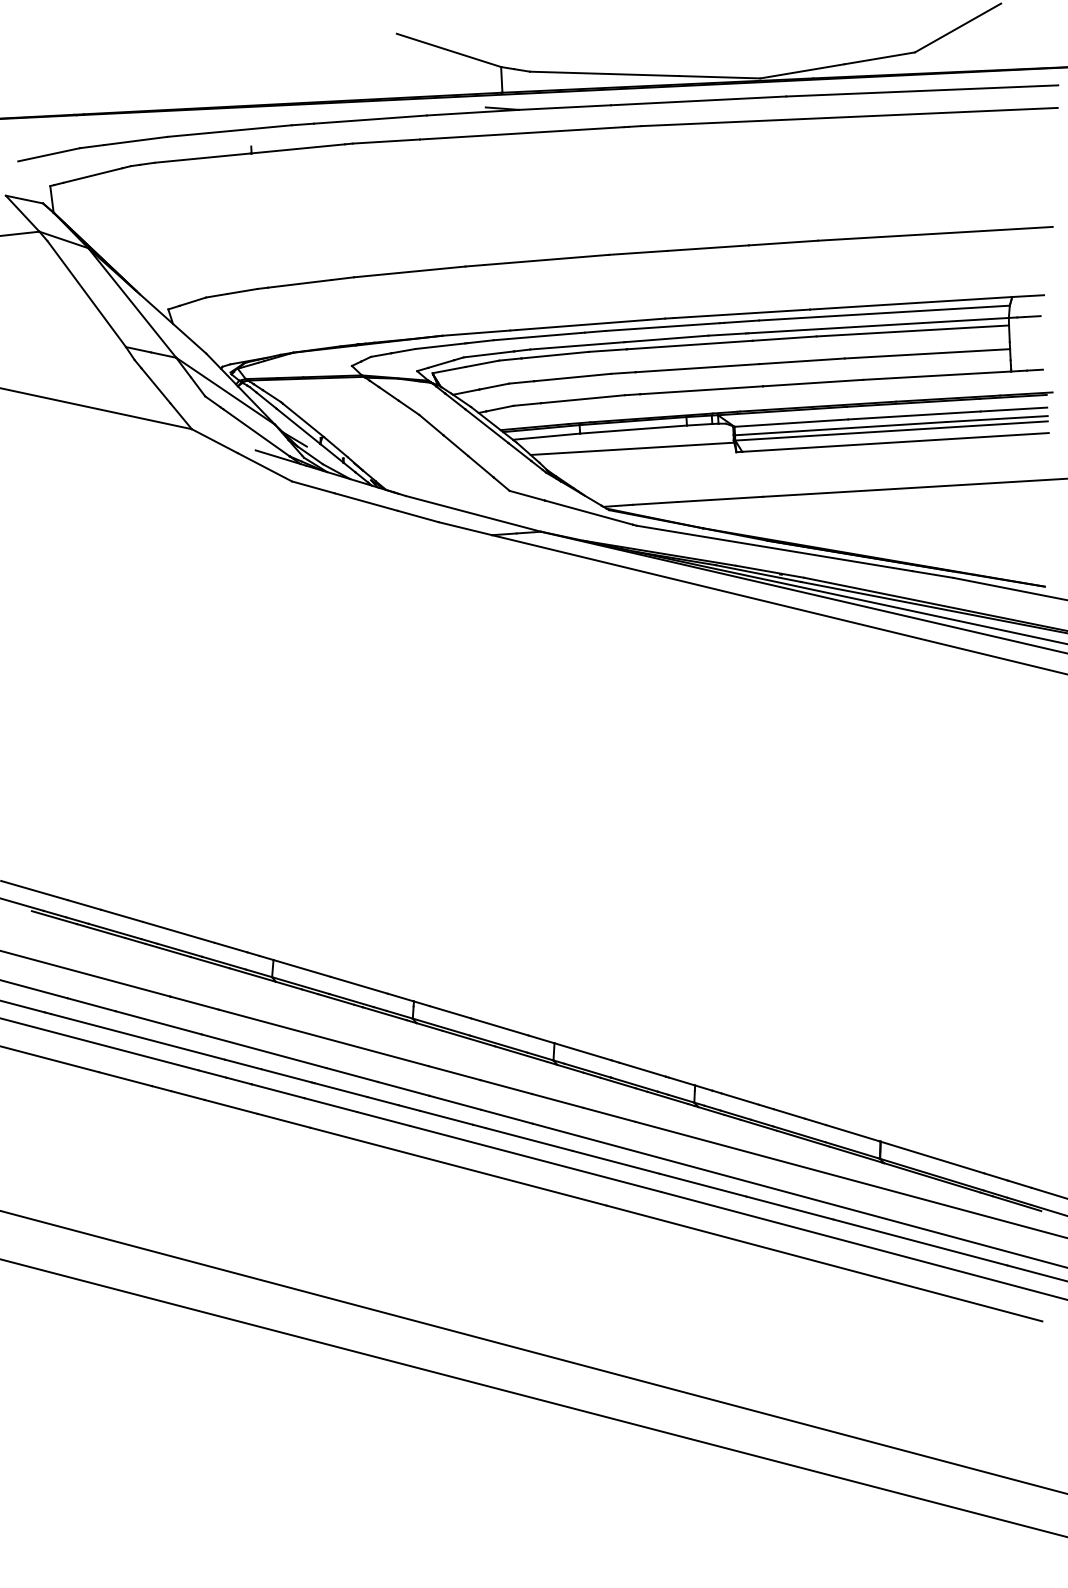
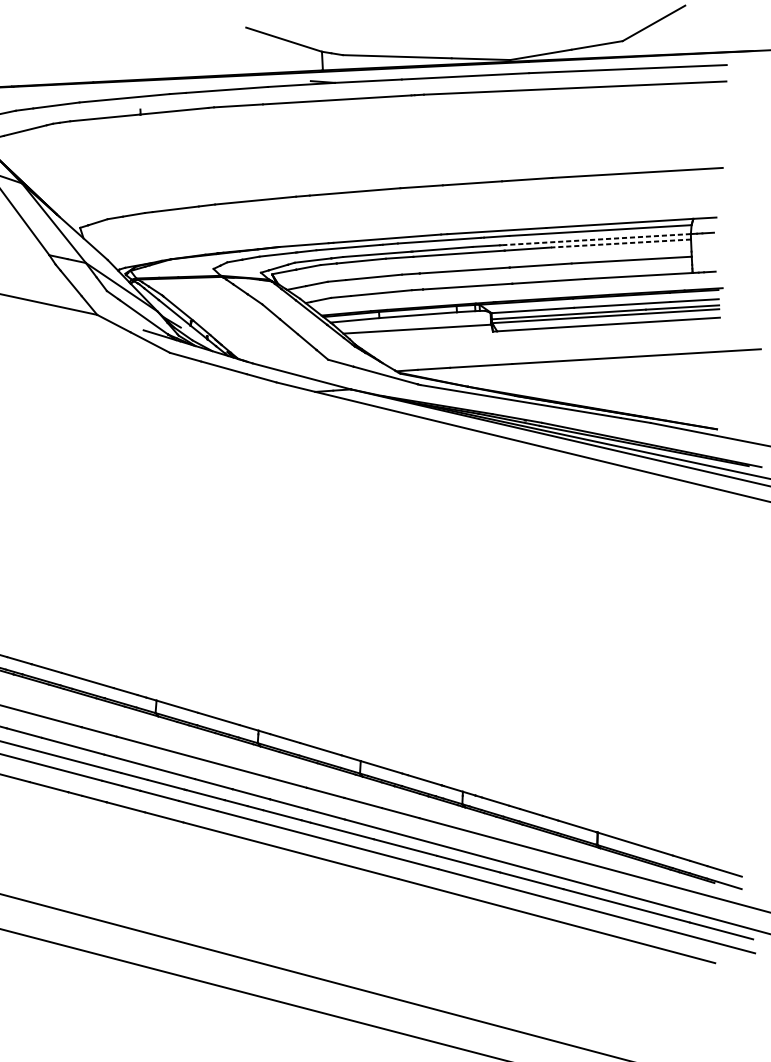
line: (878, 325) -> (596, 239), solid -> dashed
line: (912, 331) -> (620, 243), solid -> dashed

